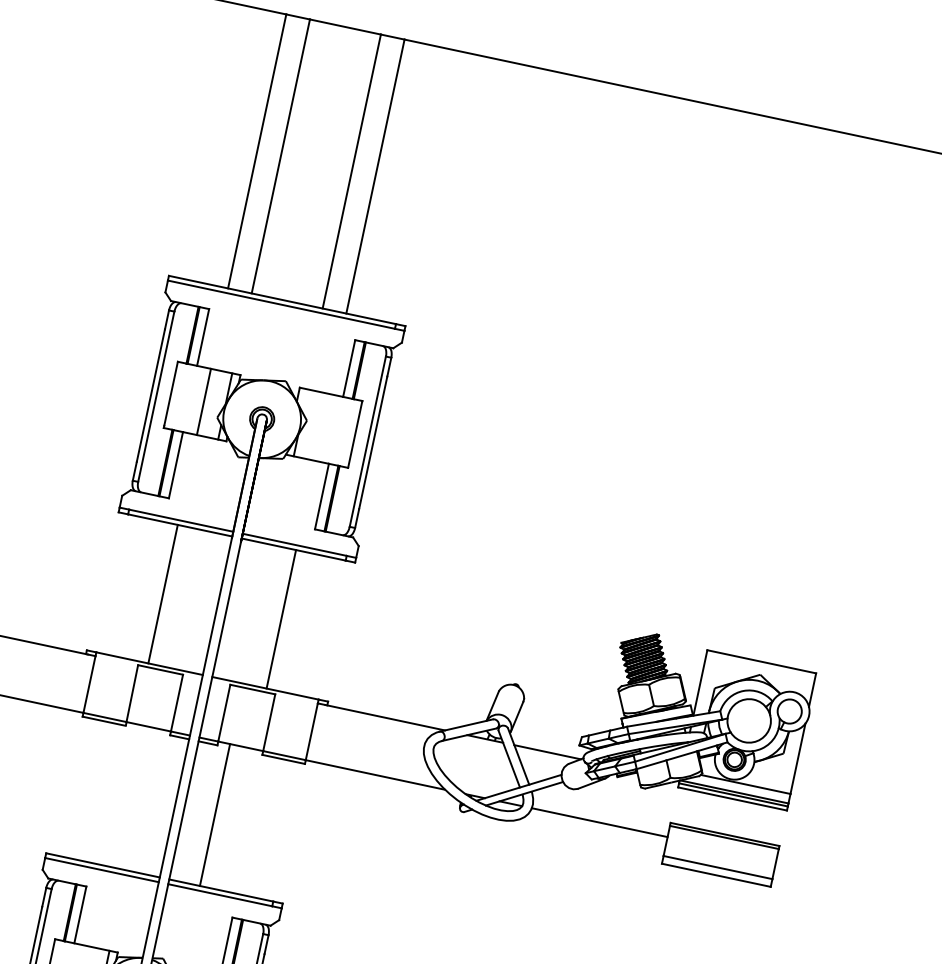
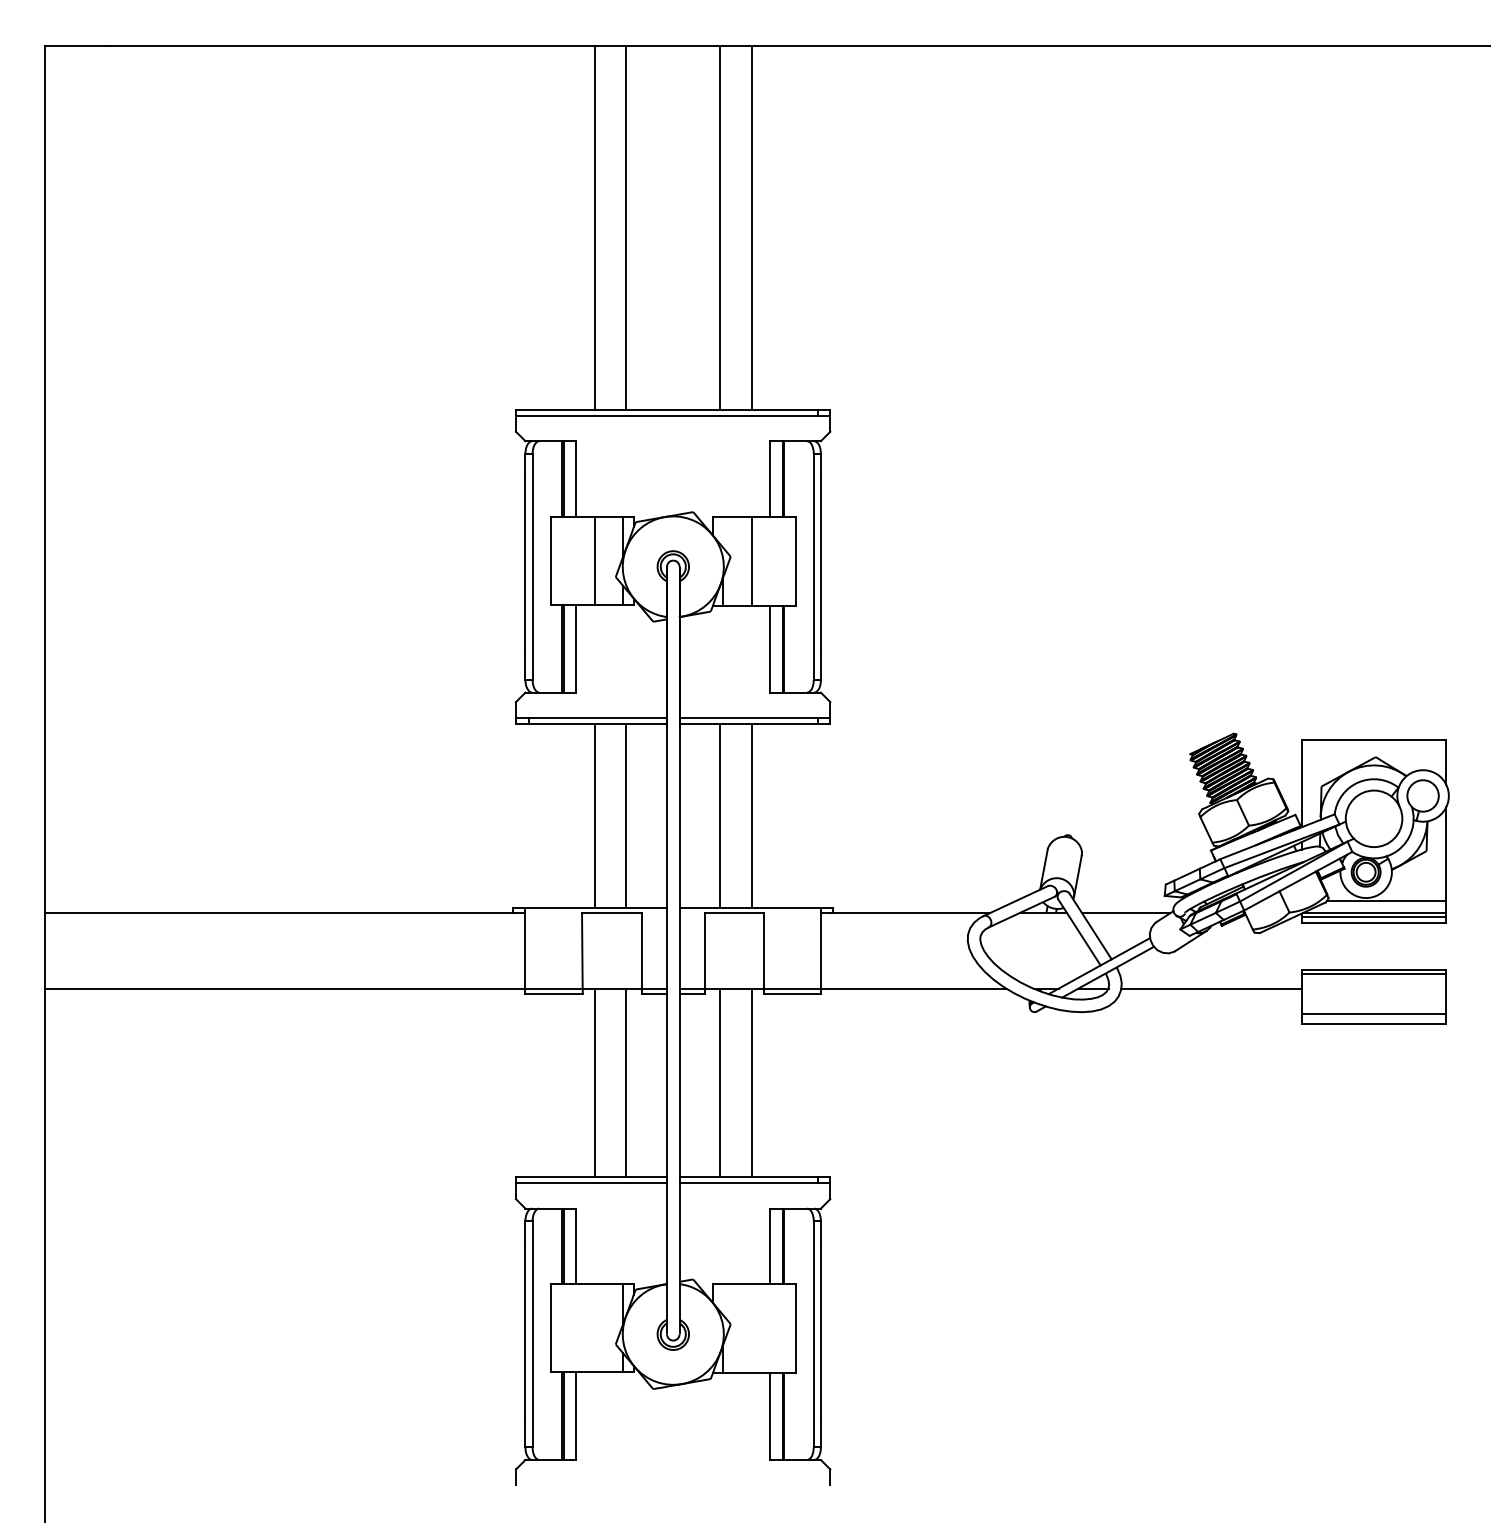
line: (322, 426) -> (751, 560), added
line: (187, 599) -> (626, 816), added
line: (257, 614) -> (720, 816), added
line: (120, 794) -> (594, 1082), added
line: (144, 799) -> (626, 1082), added
line: (238, 819) -> (751, 1082), added

